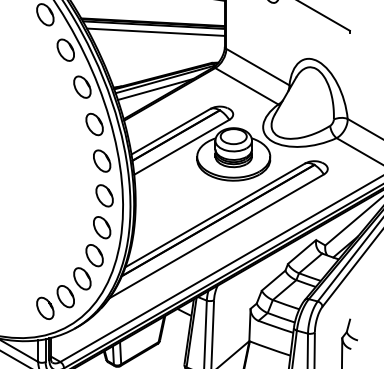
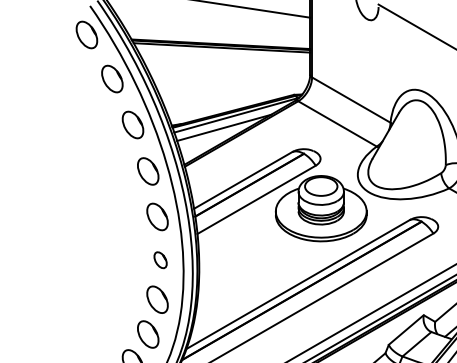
line: (155, 31) -> (223, 55), removed
part: (104, 195) -> (160, 259), size x0.6

